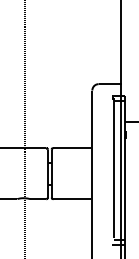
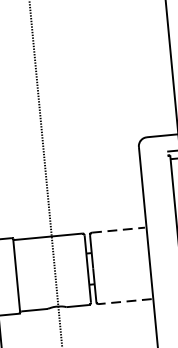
line: (72, 148) -> (118, 230), solid -> dashed
line: (72, 199) -> (125, 301), solid -> dashed

